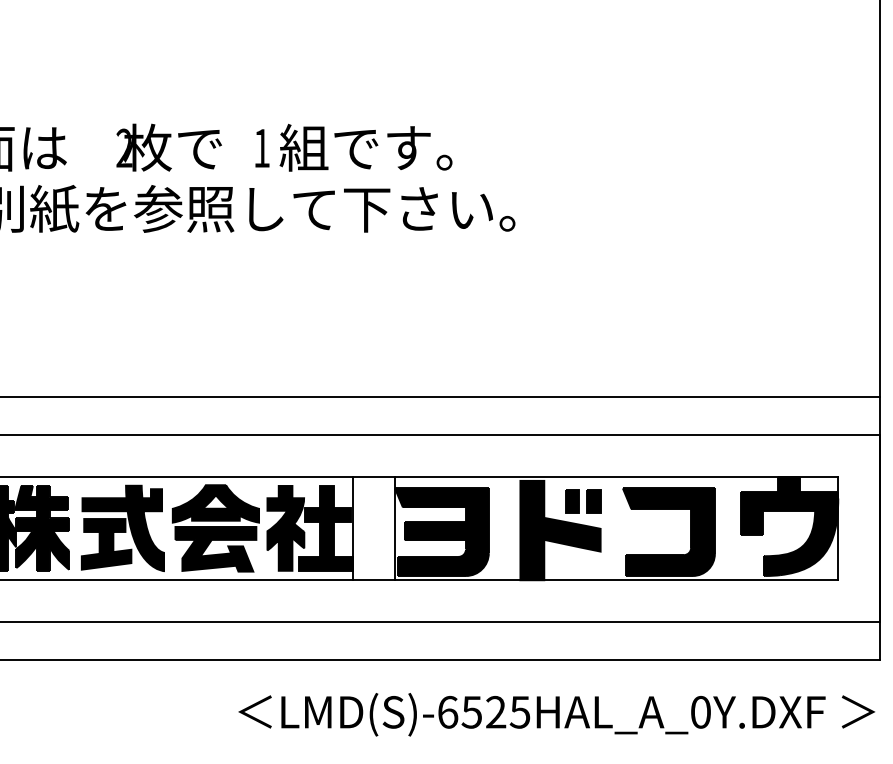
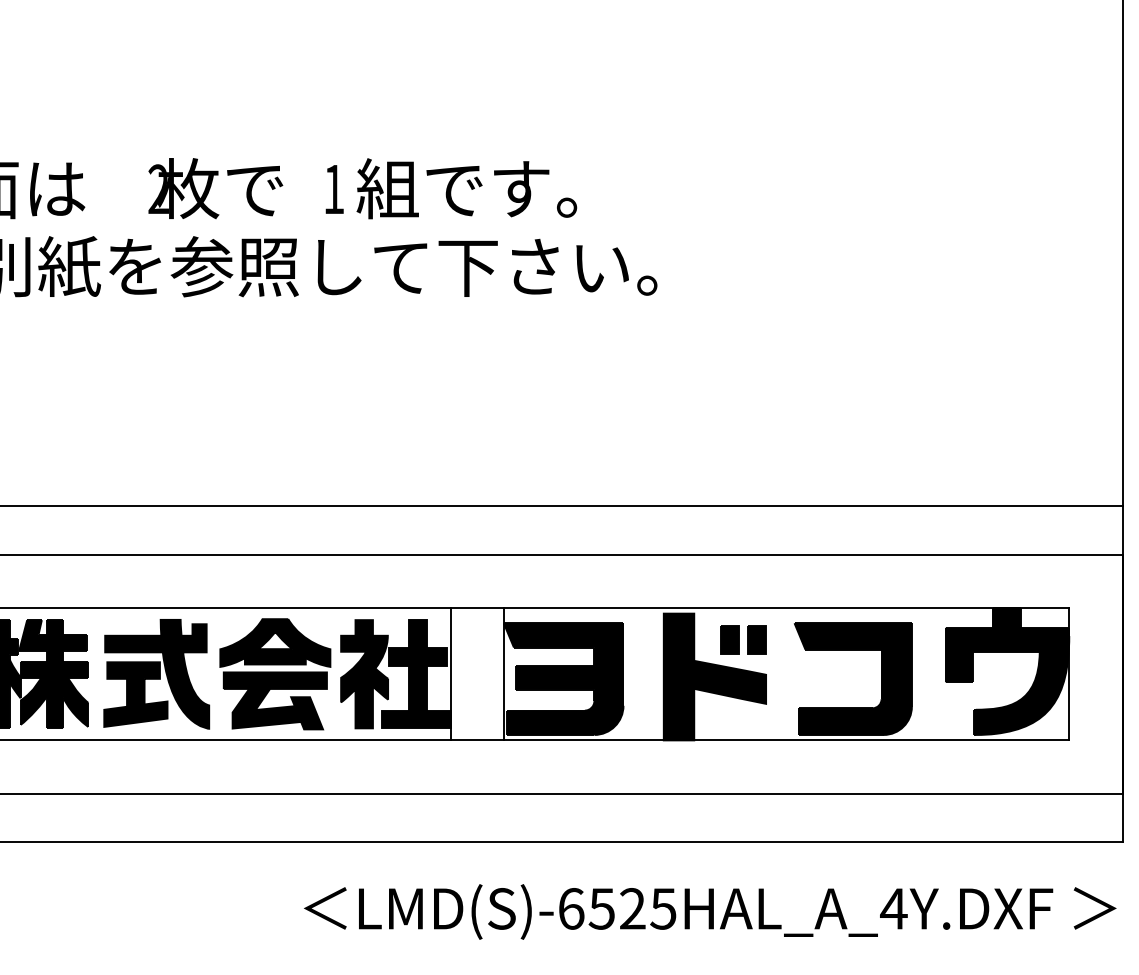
text: (700, 712) -> (893, 908), LMD(S)-6525HAL_A_0Y.DXF -> LMD(S)-6525HAL_A_4Y.DXF

